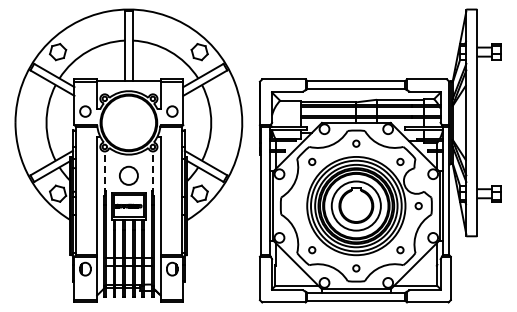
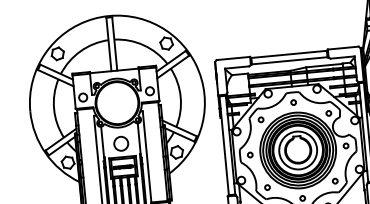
line: (105, 173) -> (103, 143), dashed -> solid
line: (152, 173) -> (139, 140), dashed -> solid
circle: (293, 206) -> (249, 155), added

